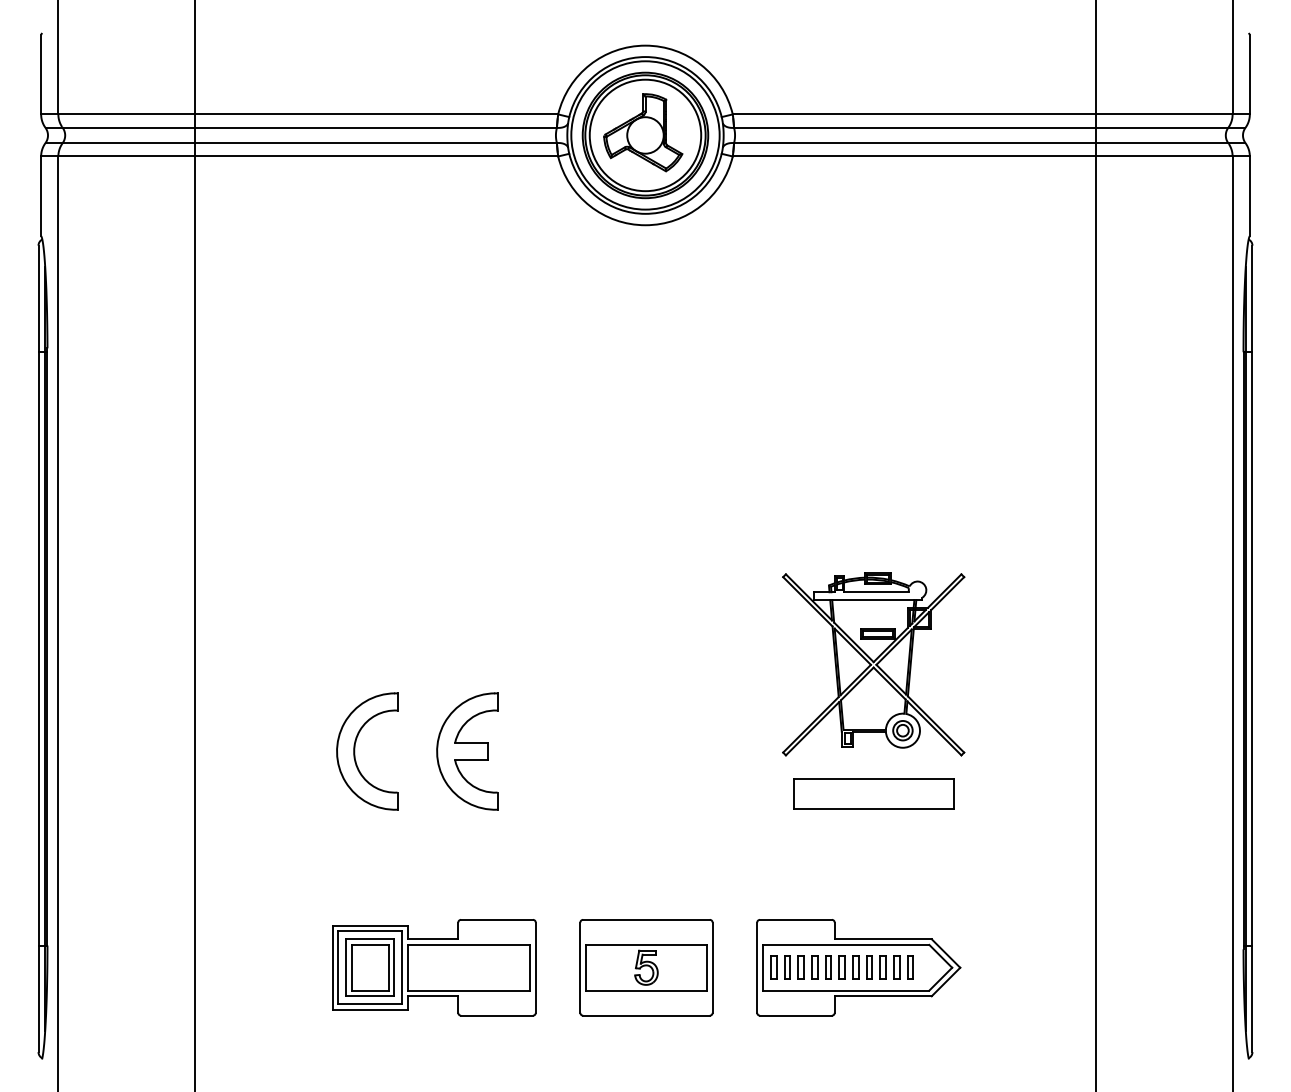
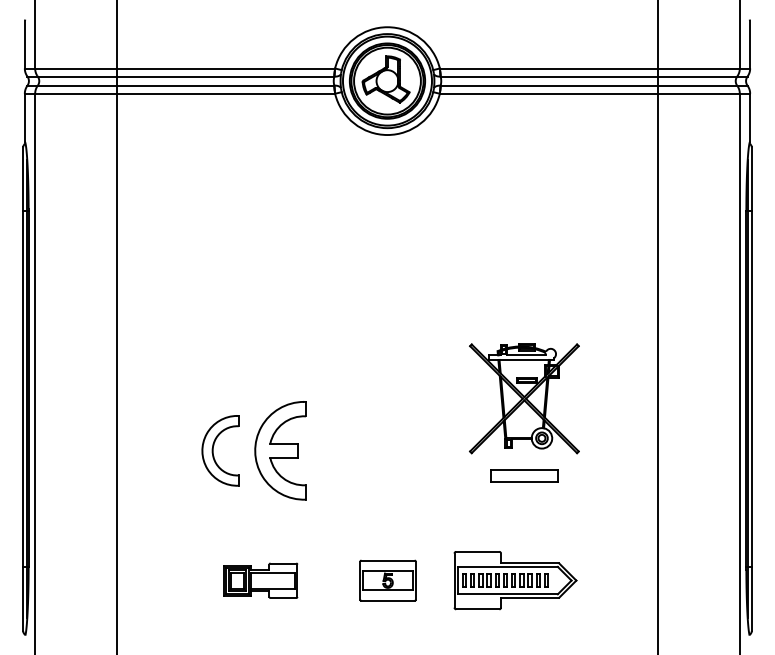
part: (467, 750) -> (280, 450), size x1.4
part: (873, 792) -> (524, 475), size x0.7
part: (433, 967) -> (260, 580), size x0.6
part: (645, 967) -> (387, 580), size x0.7

